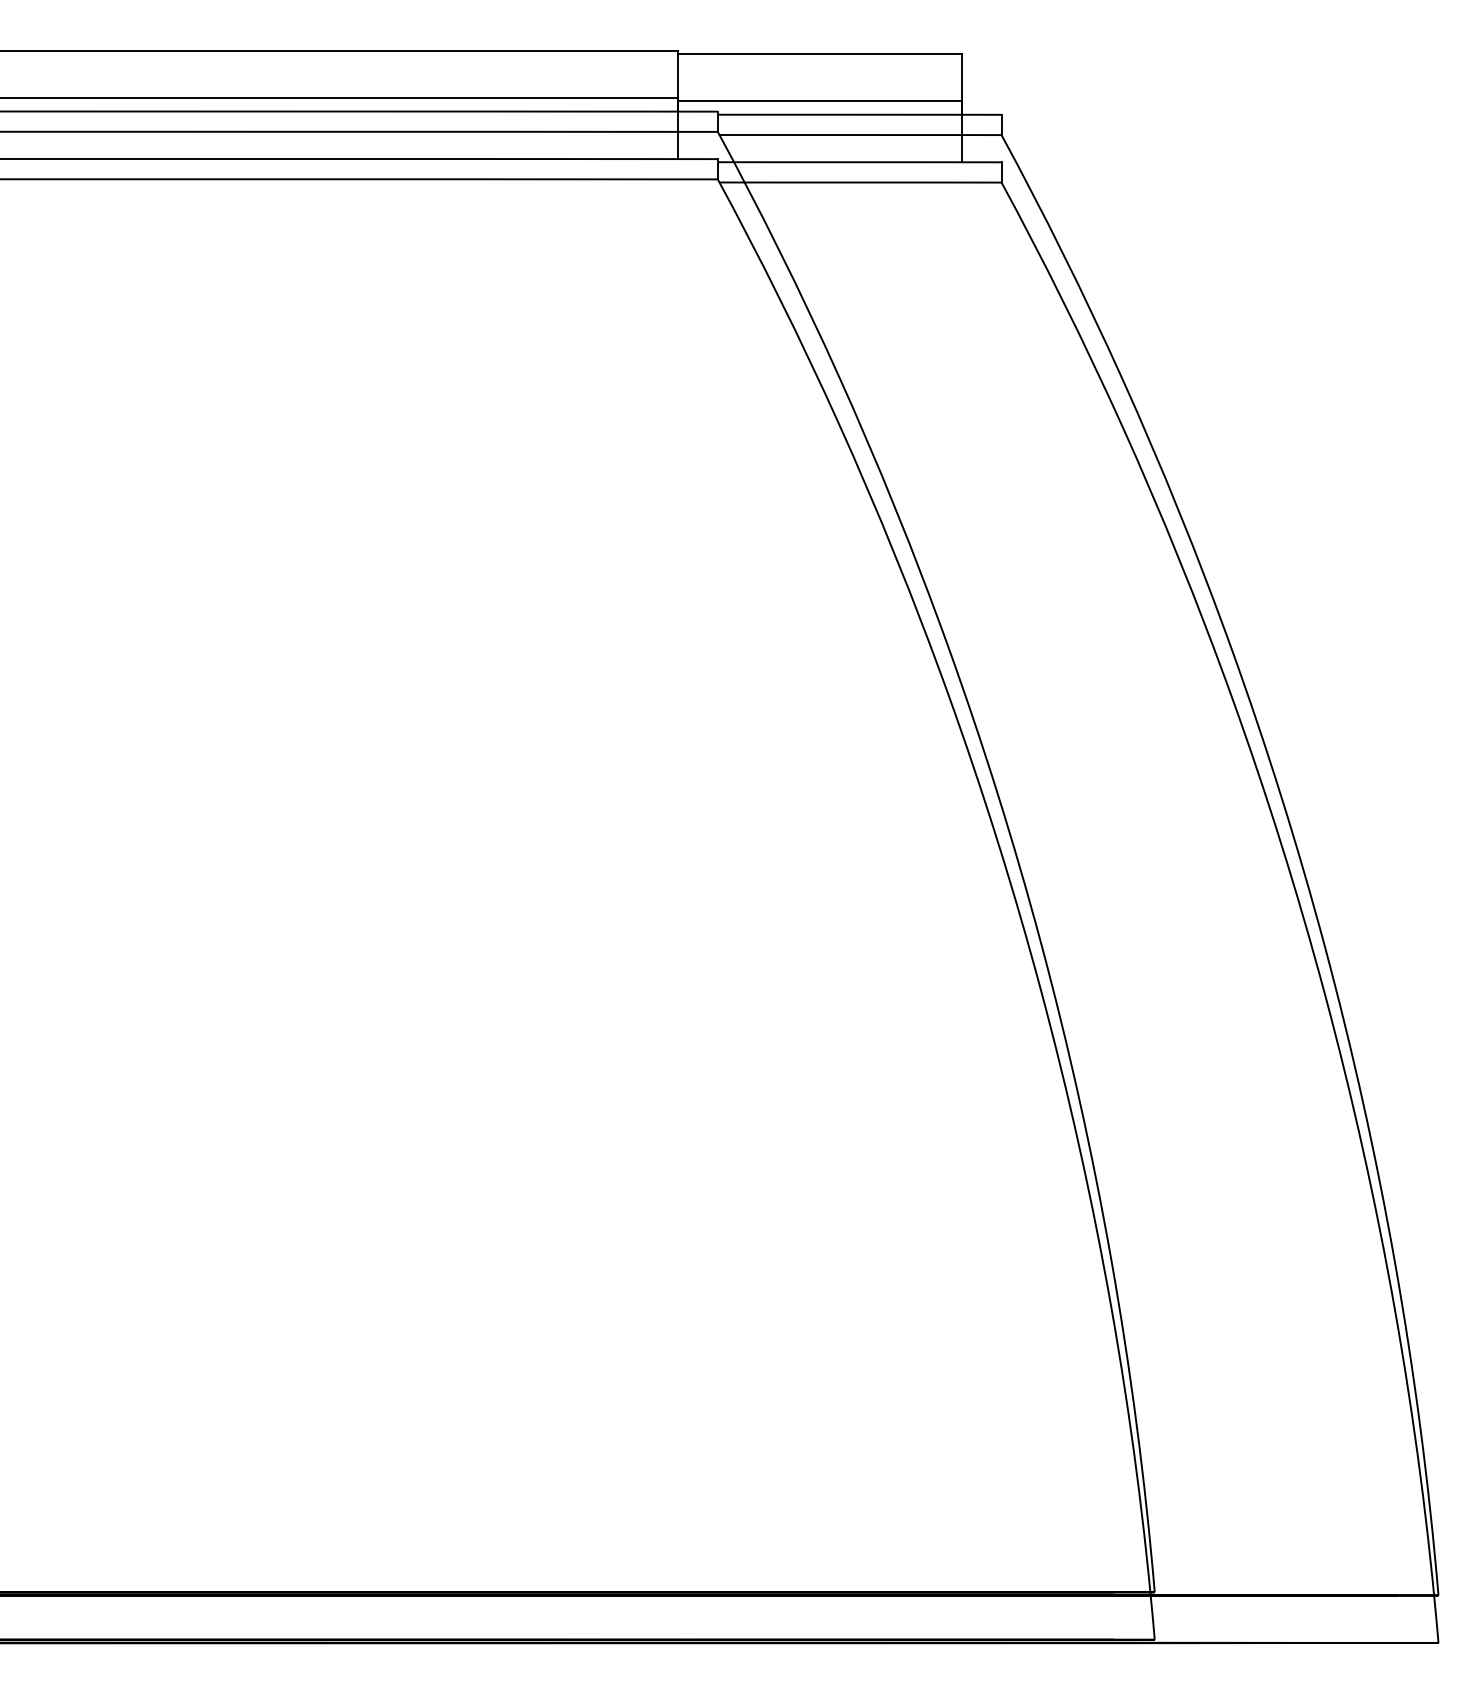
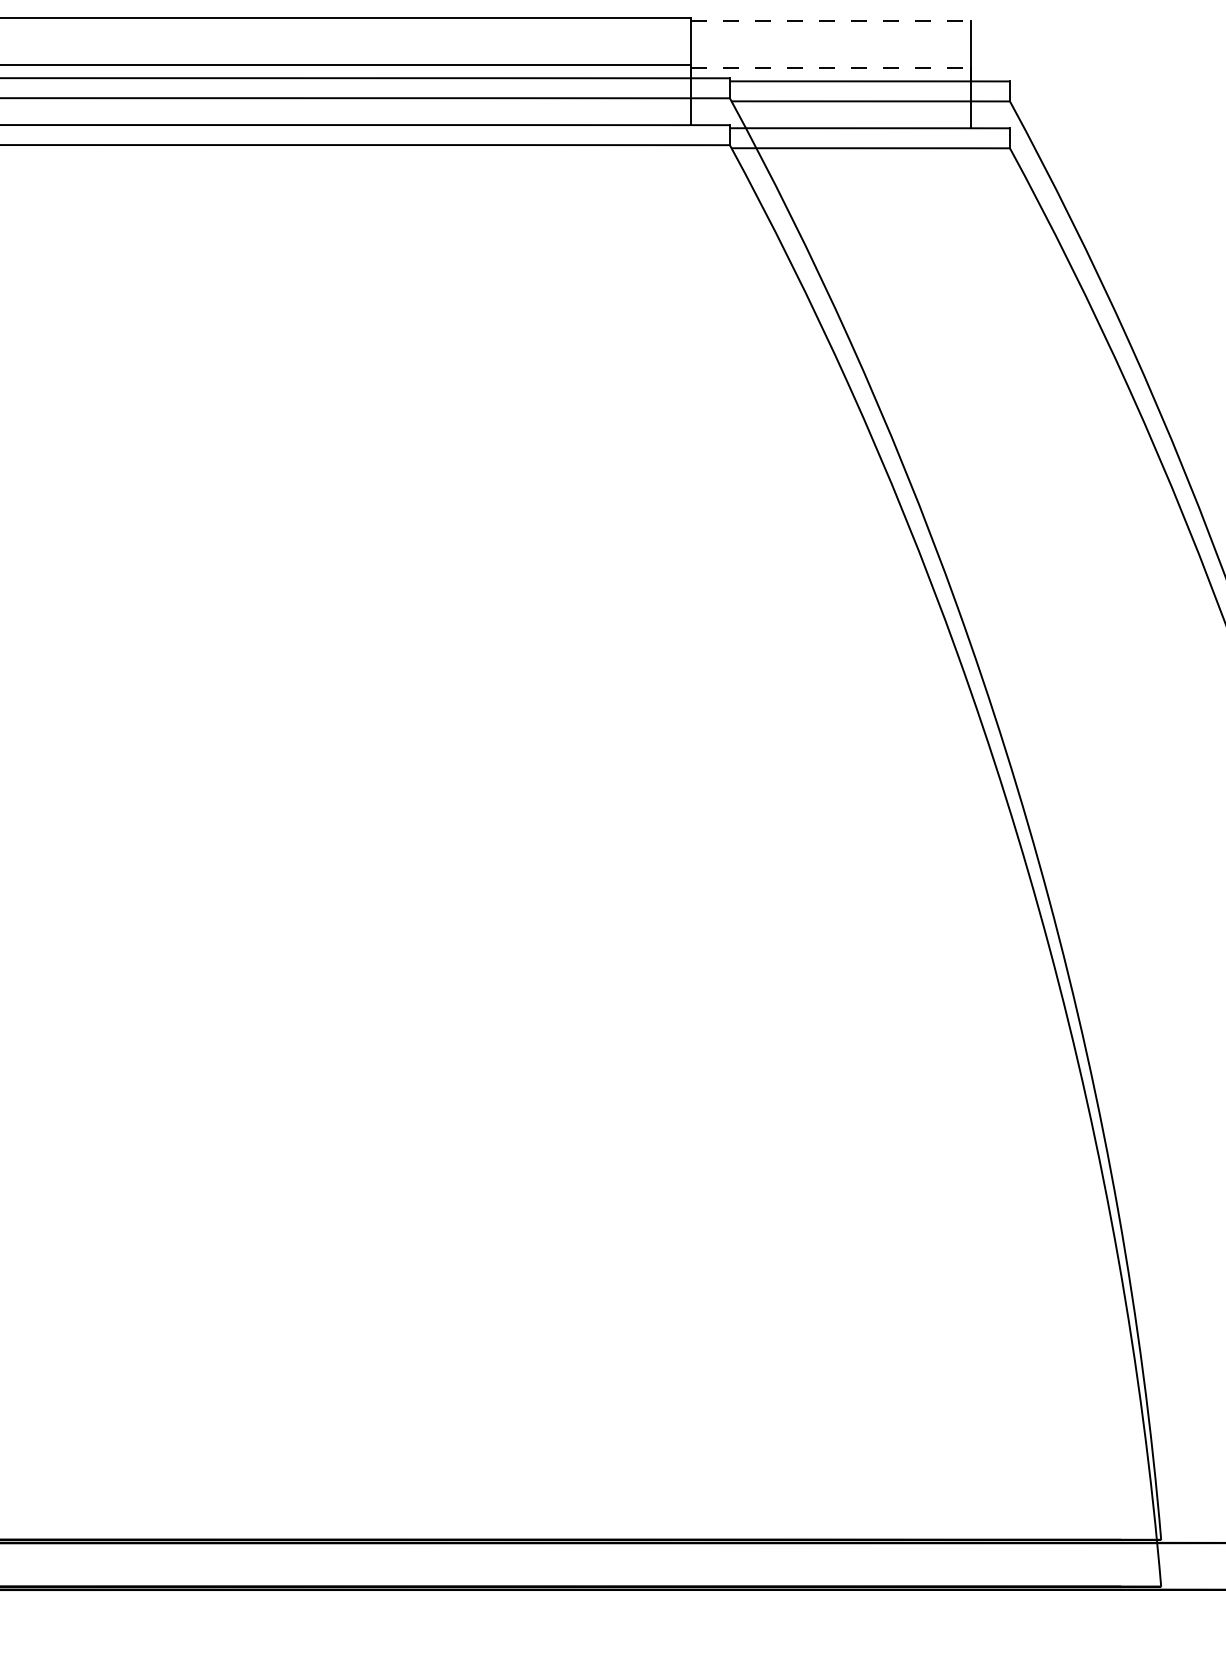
line: (820, 54) -> (831, 21), solid -> dashed
line: (820, 101) -> (831, 68), solid -> dashed

